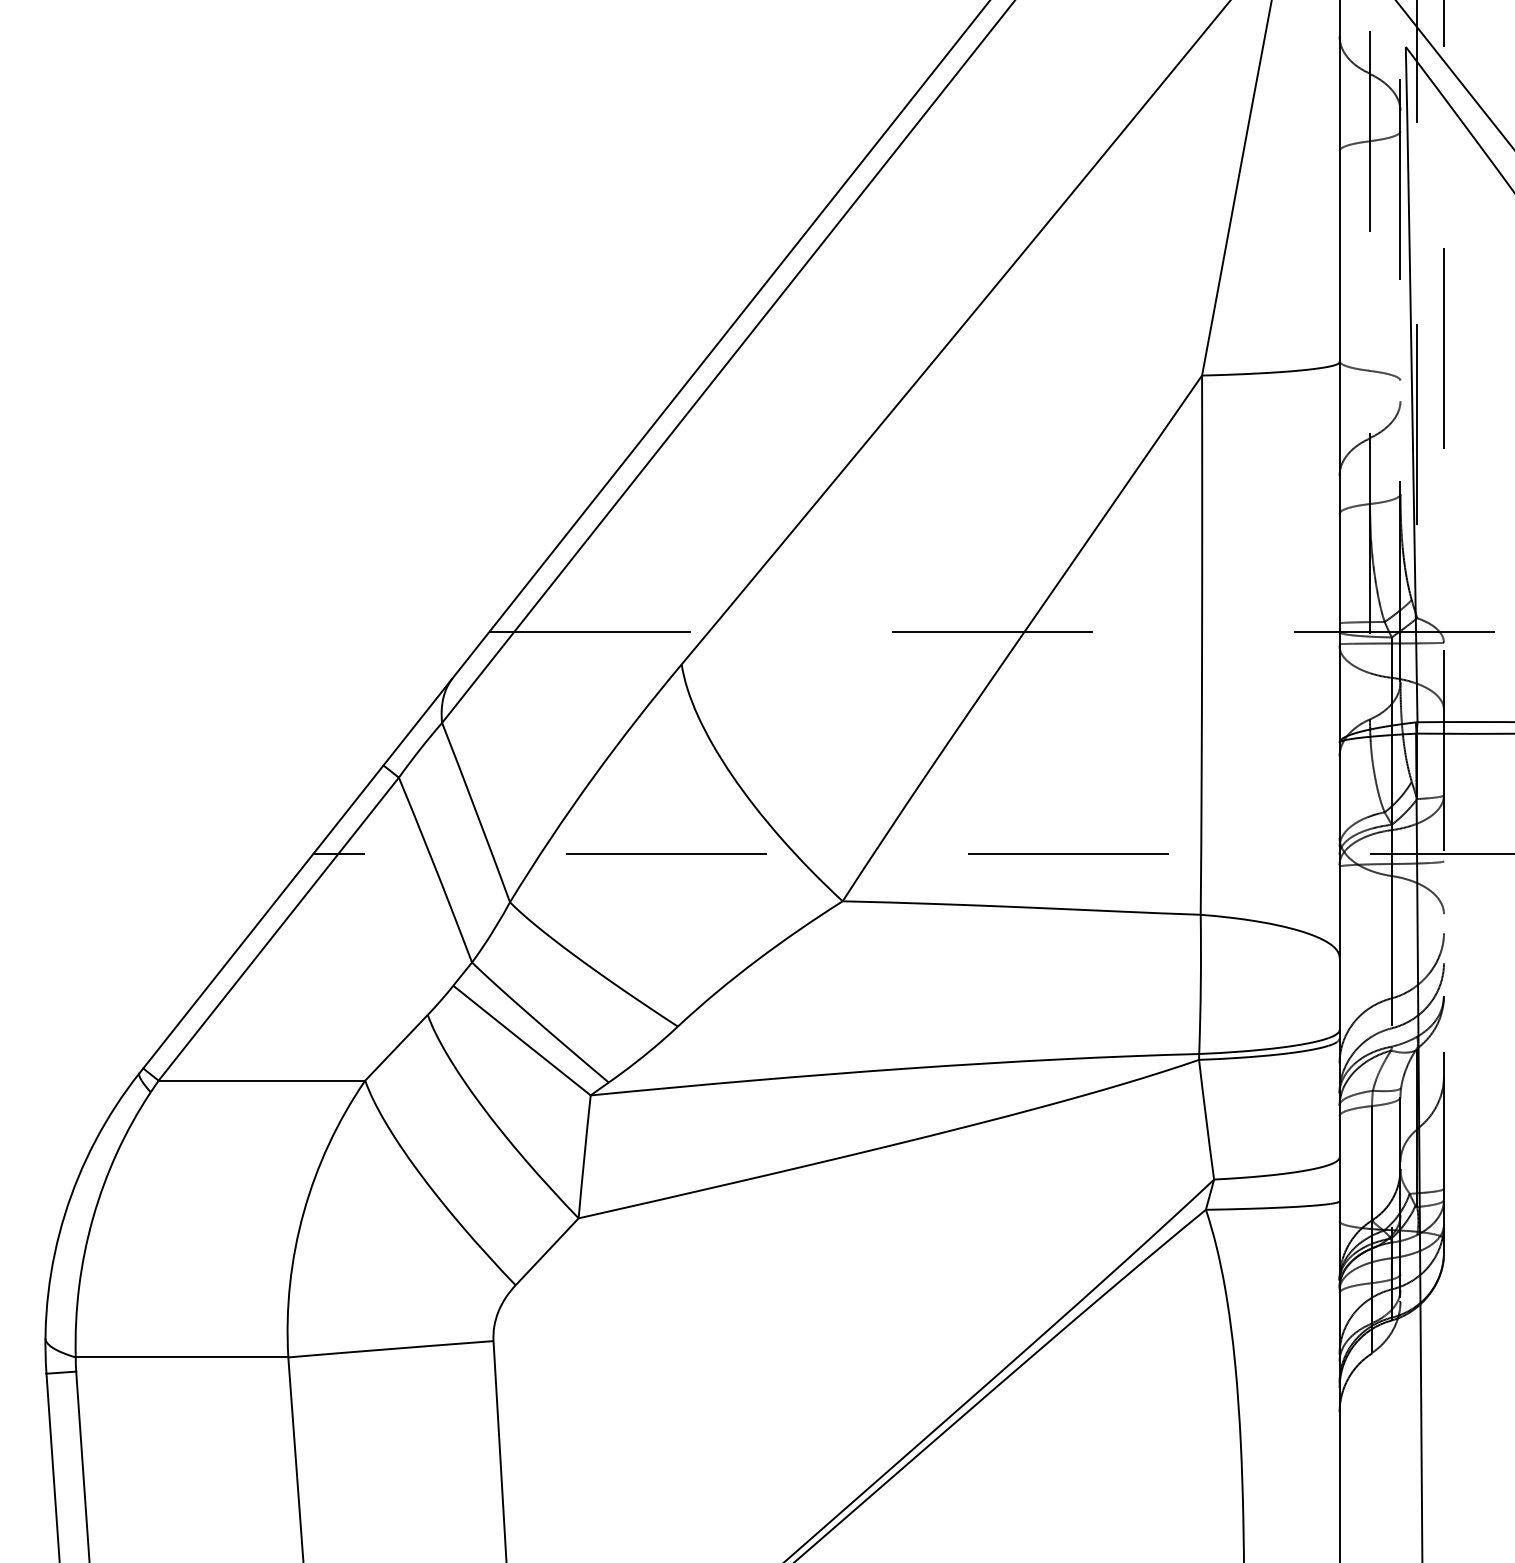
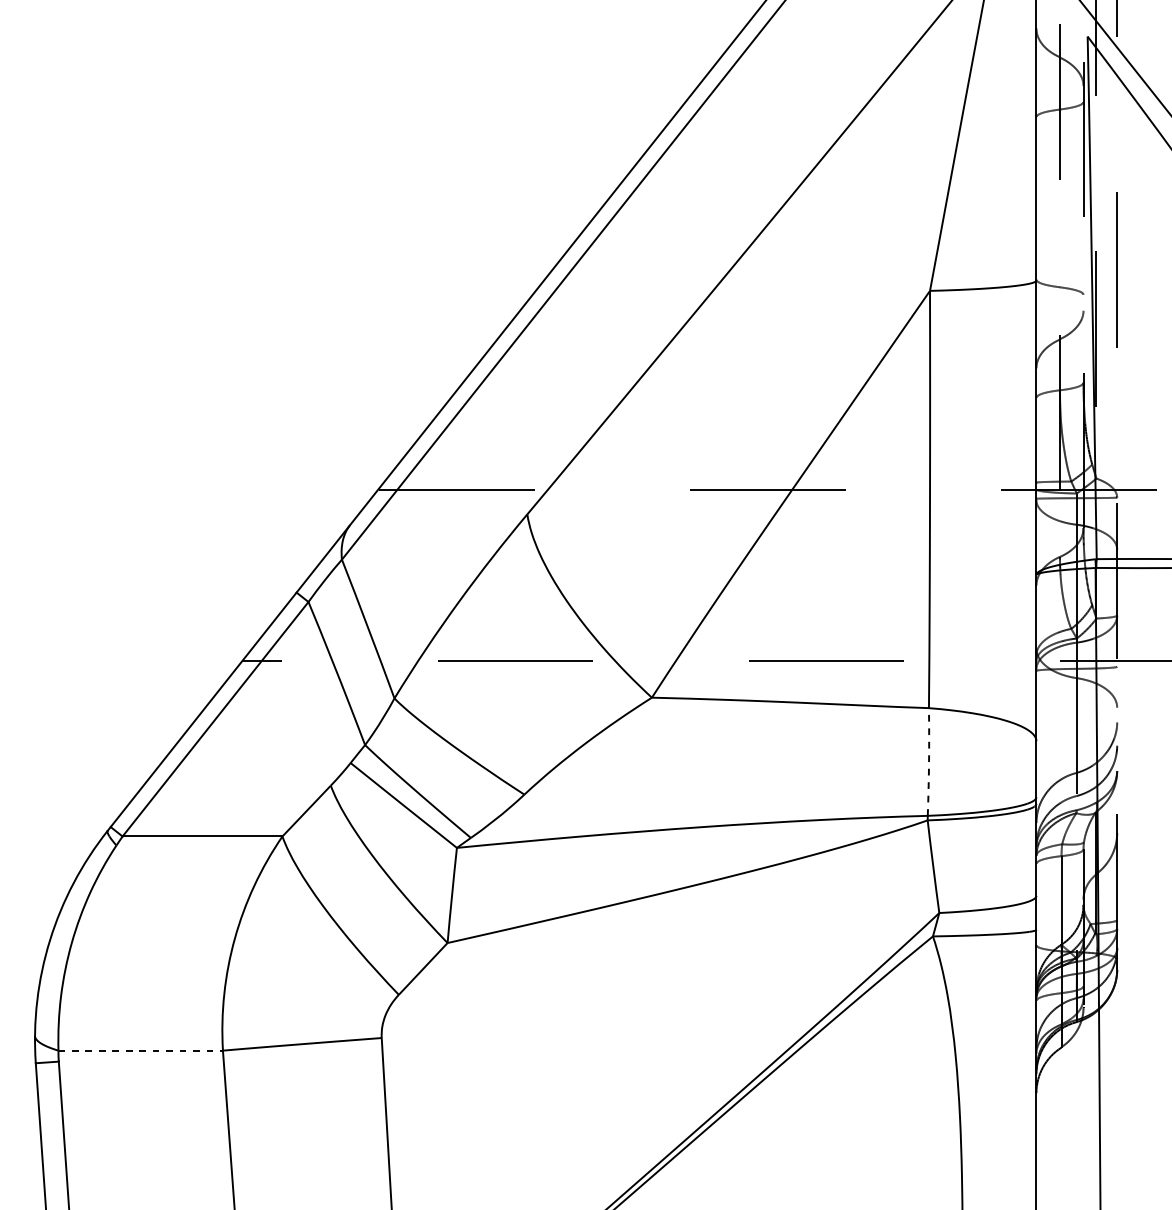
arc: (1200, 984) -> (928, 762), solid -> dashed
line: (182, 1357) -> (141, 1050), solid -> dashed

